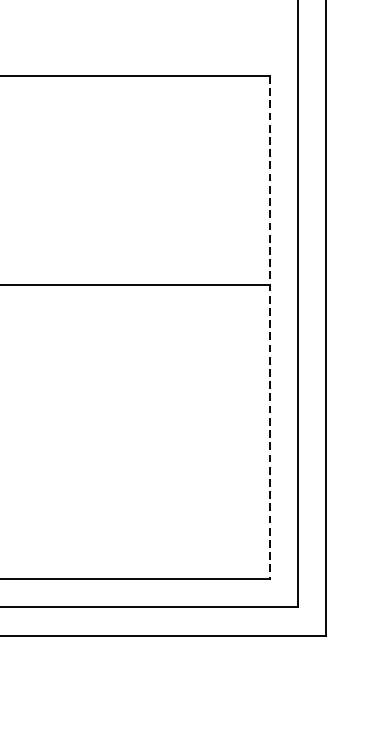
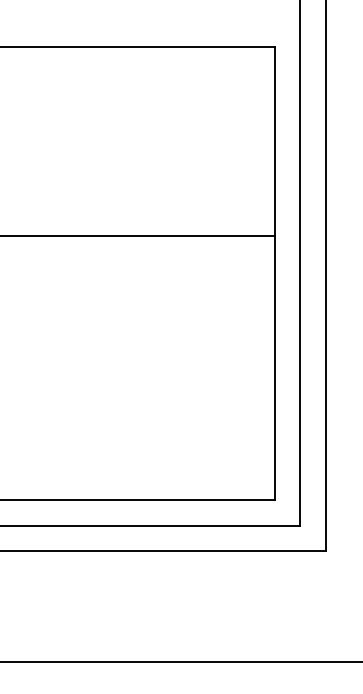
line: (269, 327) -> (274, 273), dashed -> solid

